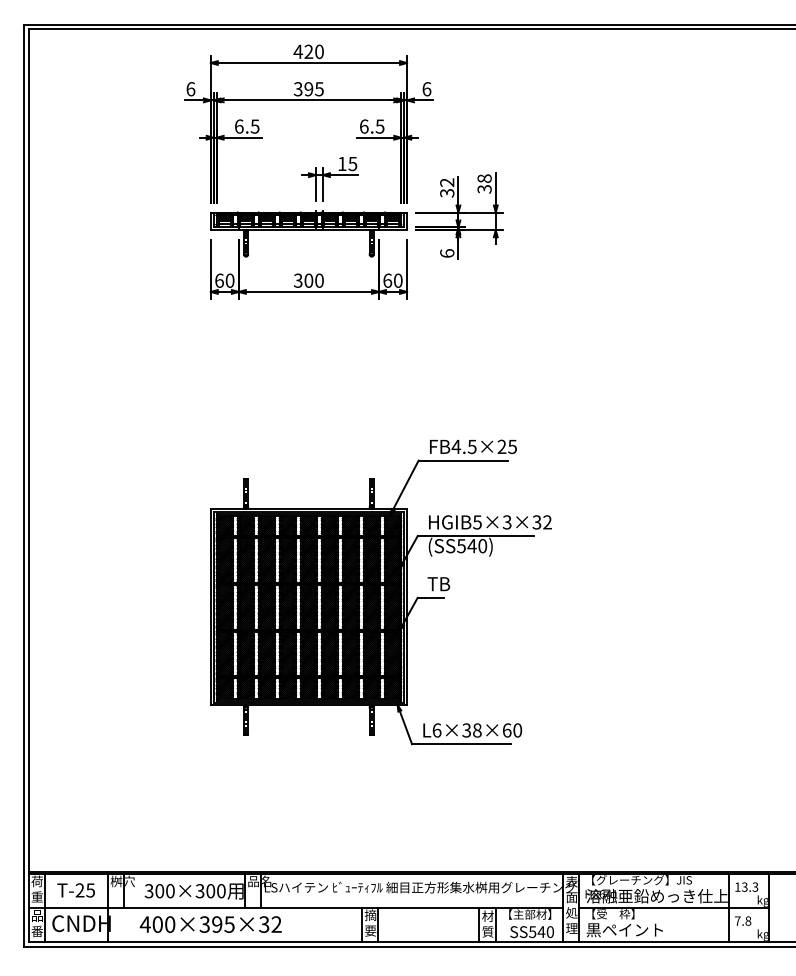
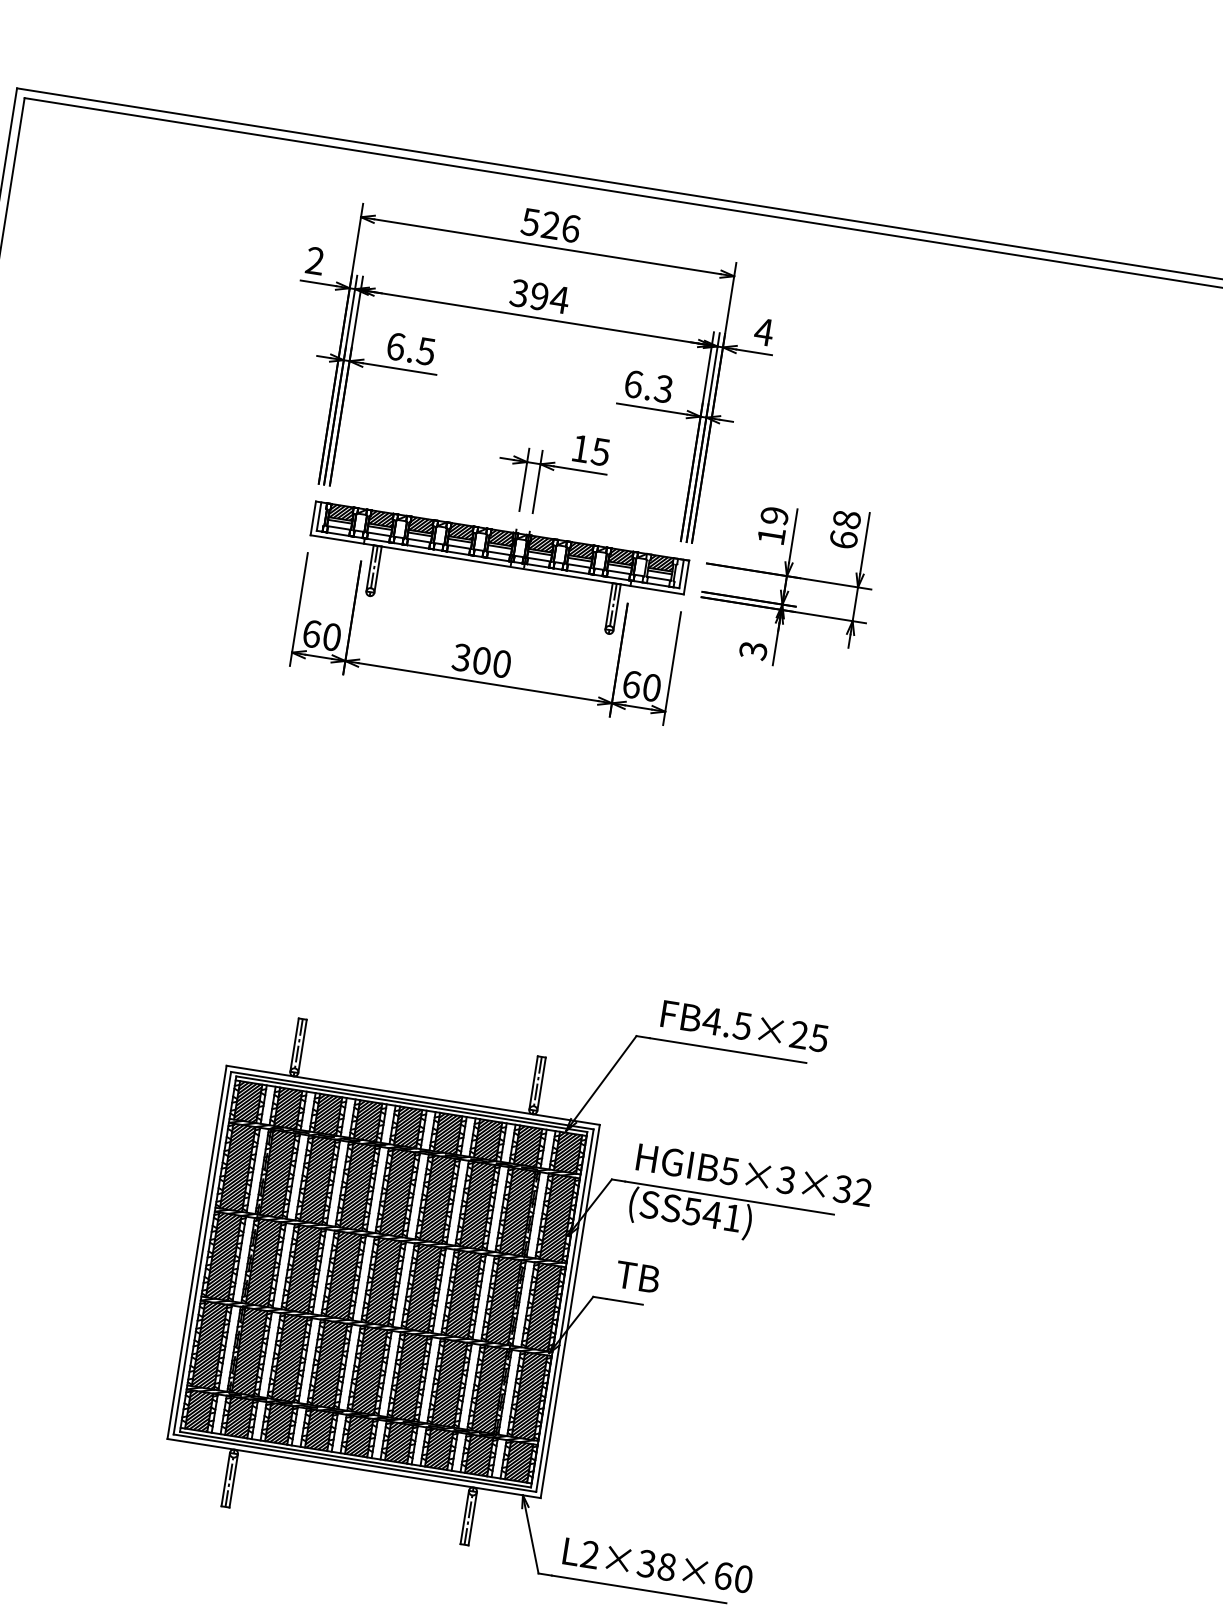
text: (308, 51) -> (550, 224), 420 -> 526
text: (190, 89) -> (314, 261), 6 -> 2
text: (319, 89) -> (559, 300), 395 -> 394
text: (426, 89) -> (763, 332), 6 -> 4
text: (380, 125) -> (664, 387), 6.5 -> 6.3
text: (447, 187) -> (773, 525), 32 -> 19
text: (484, 188) -> (843, 538), 38 -> 68
text: (447, 253) -> (753, 650), 6 -> 3
text: (482, 546) -> (732, 1218), (SS540) -> (SS541)
text: (436, 730) -> (589, 1554), L6×38×60 -> L2×38×60

